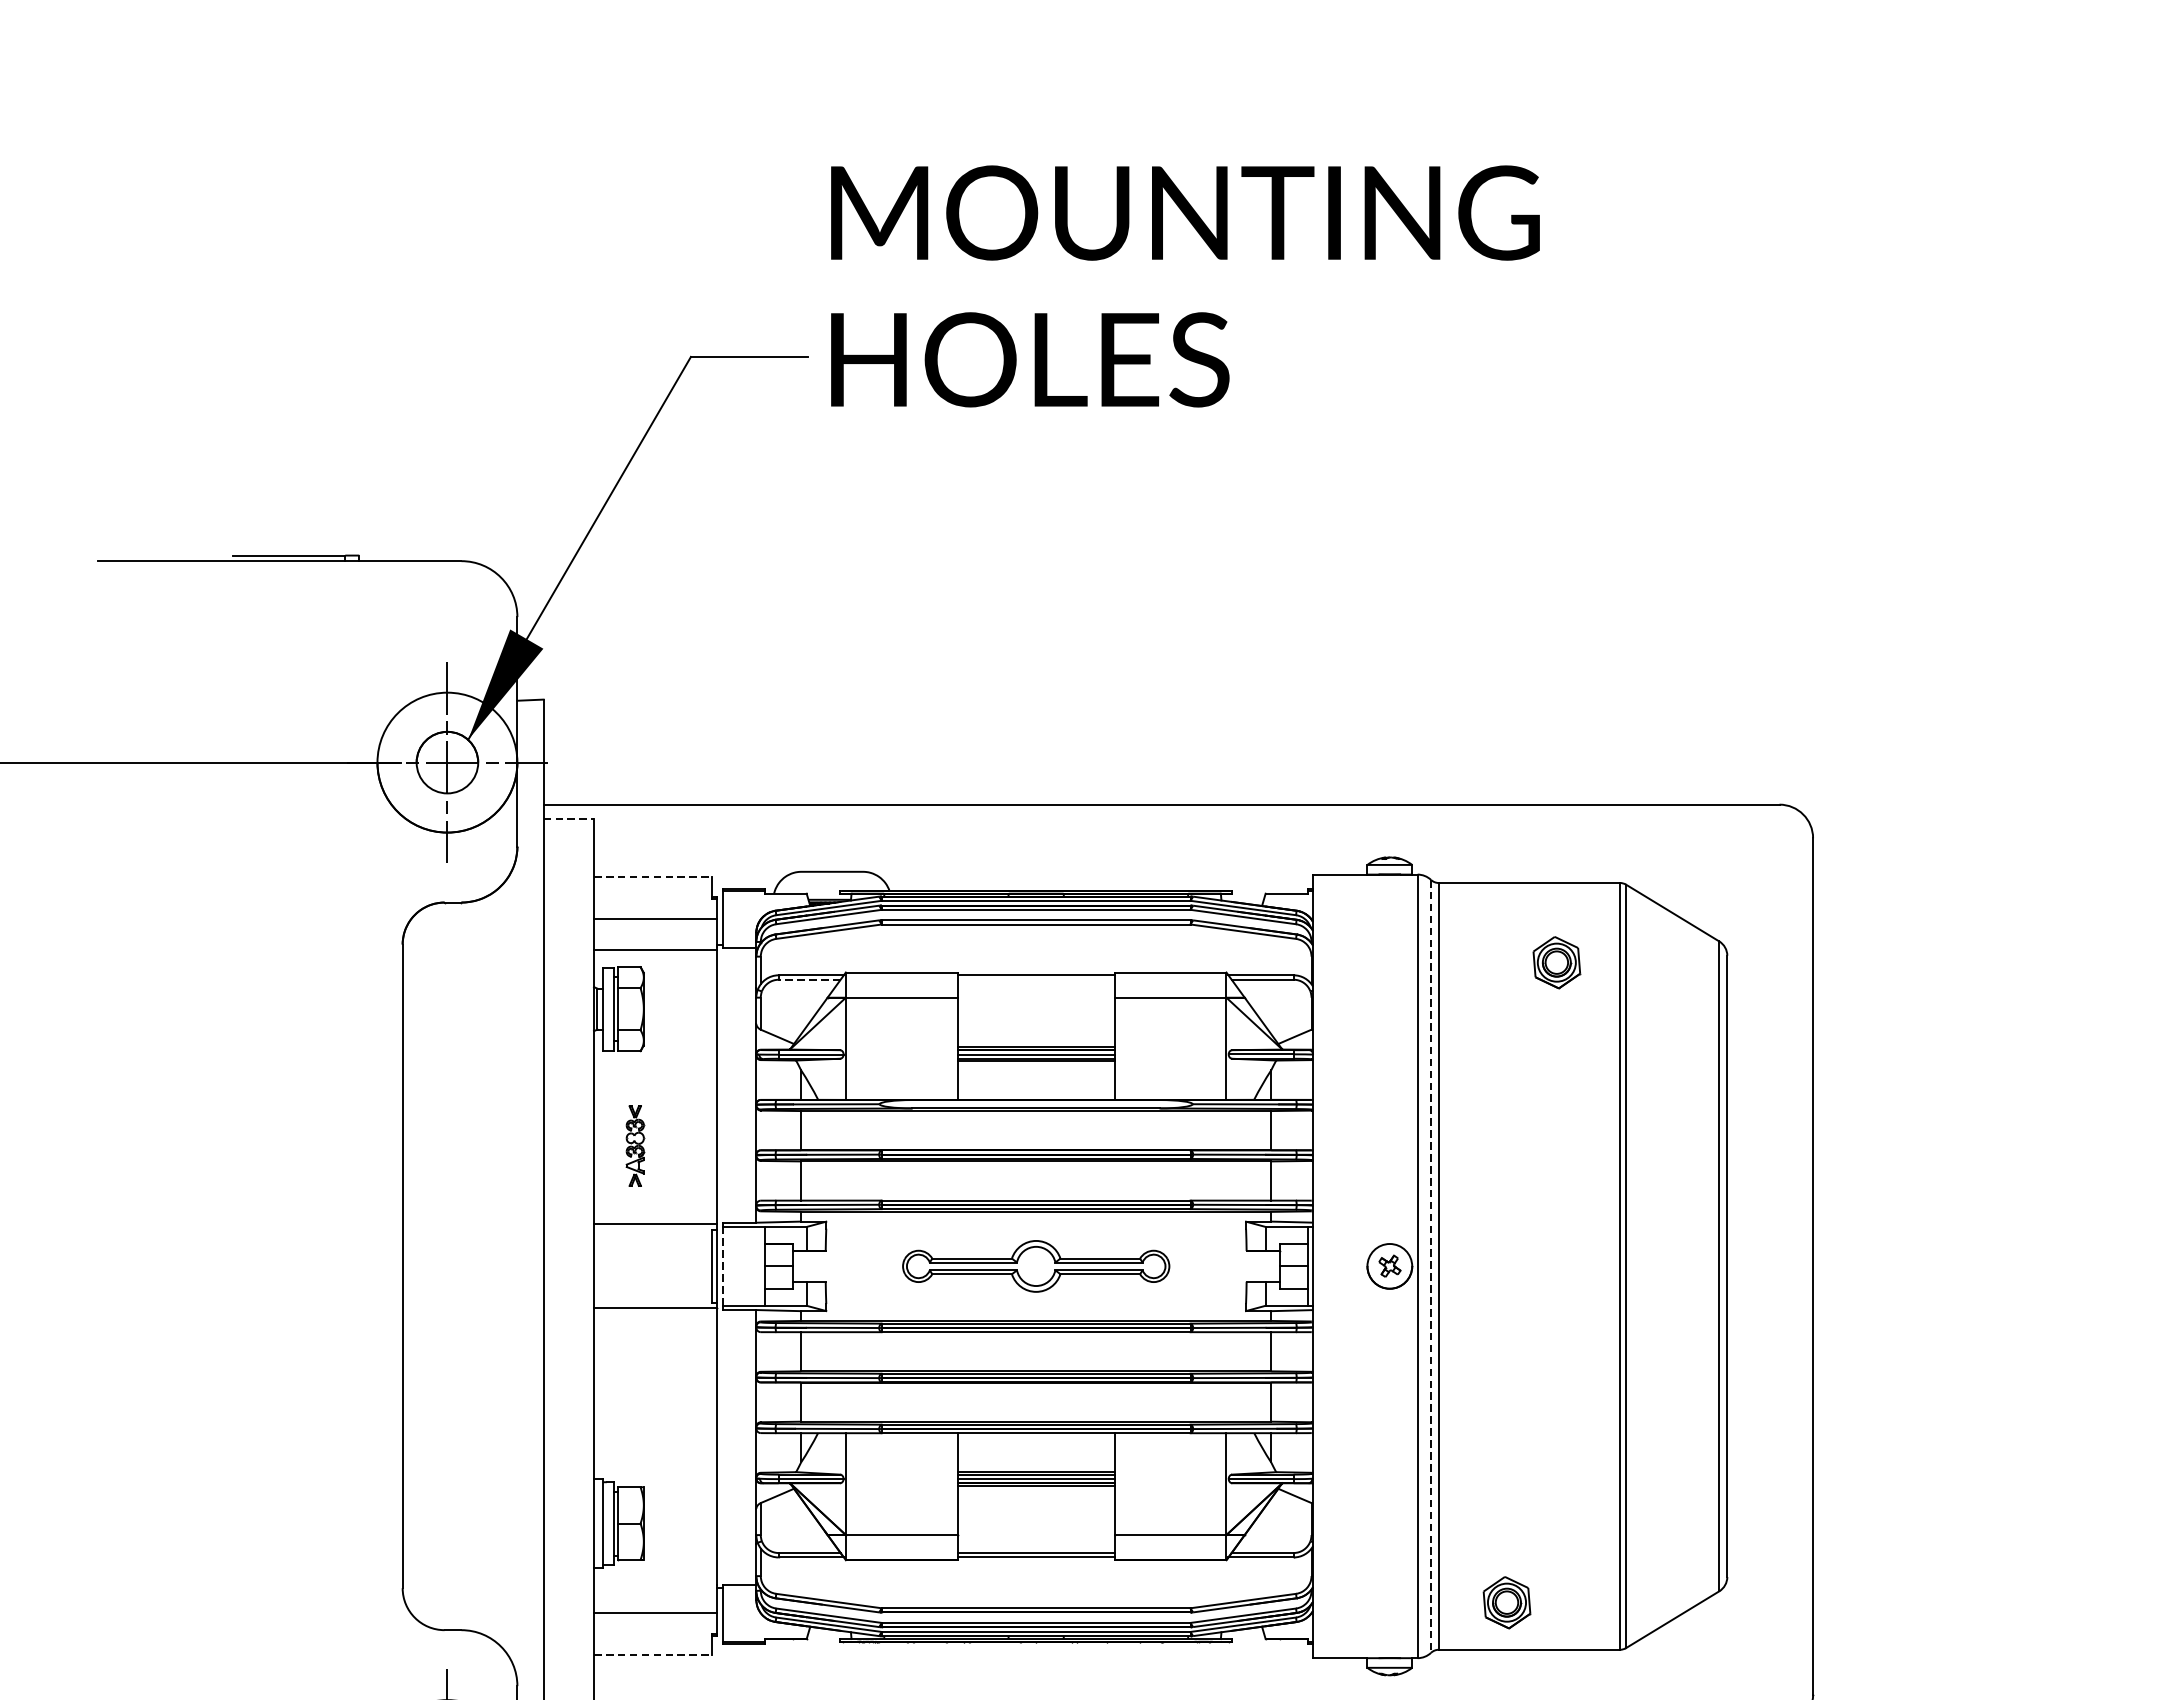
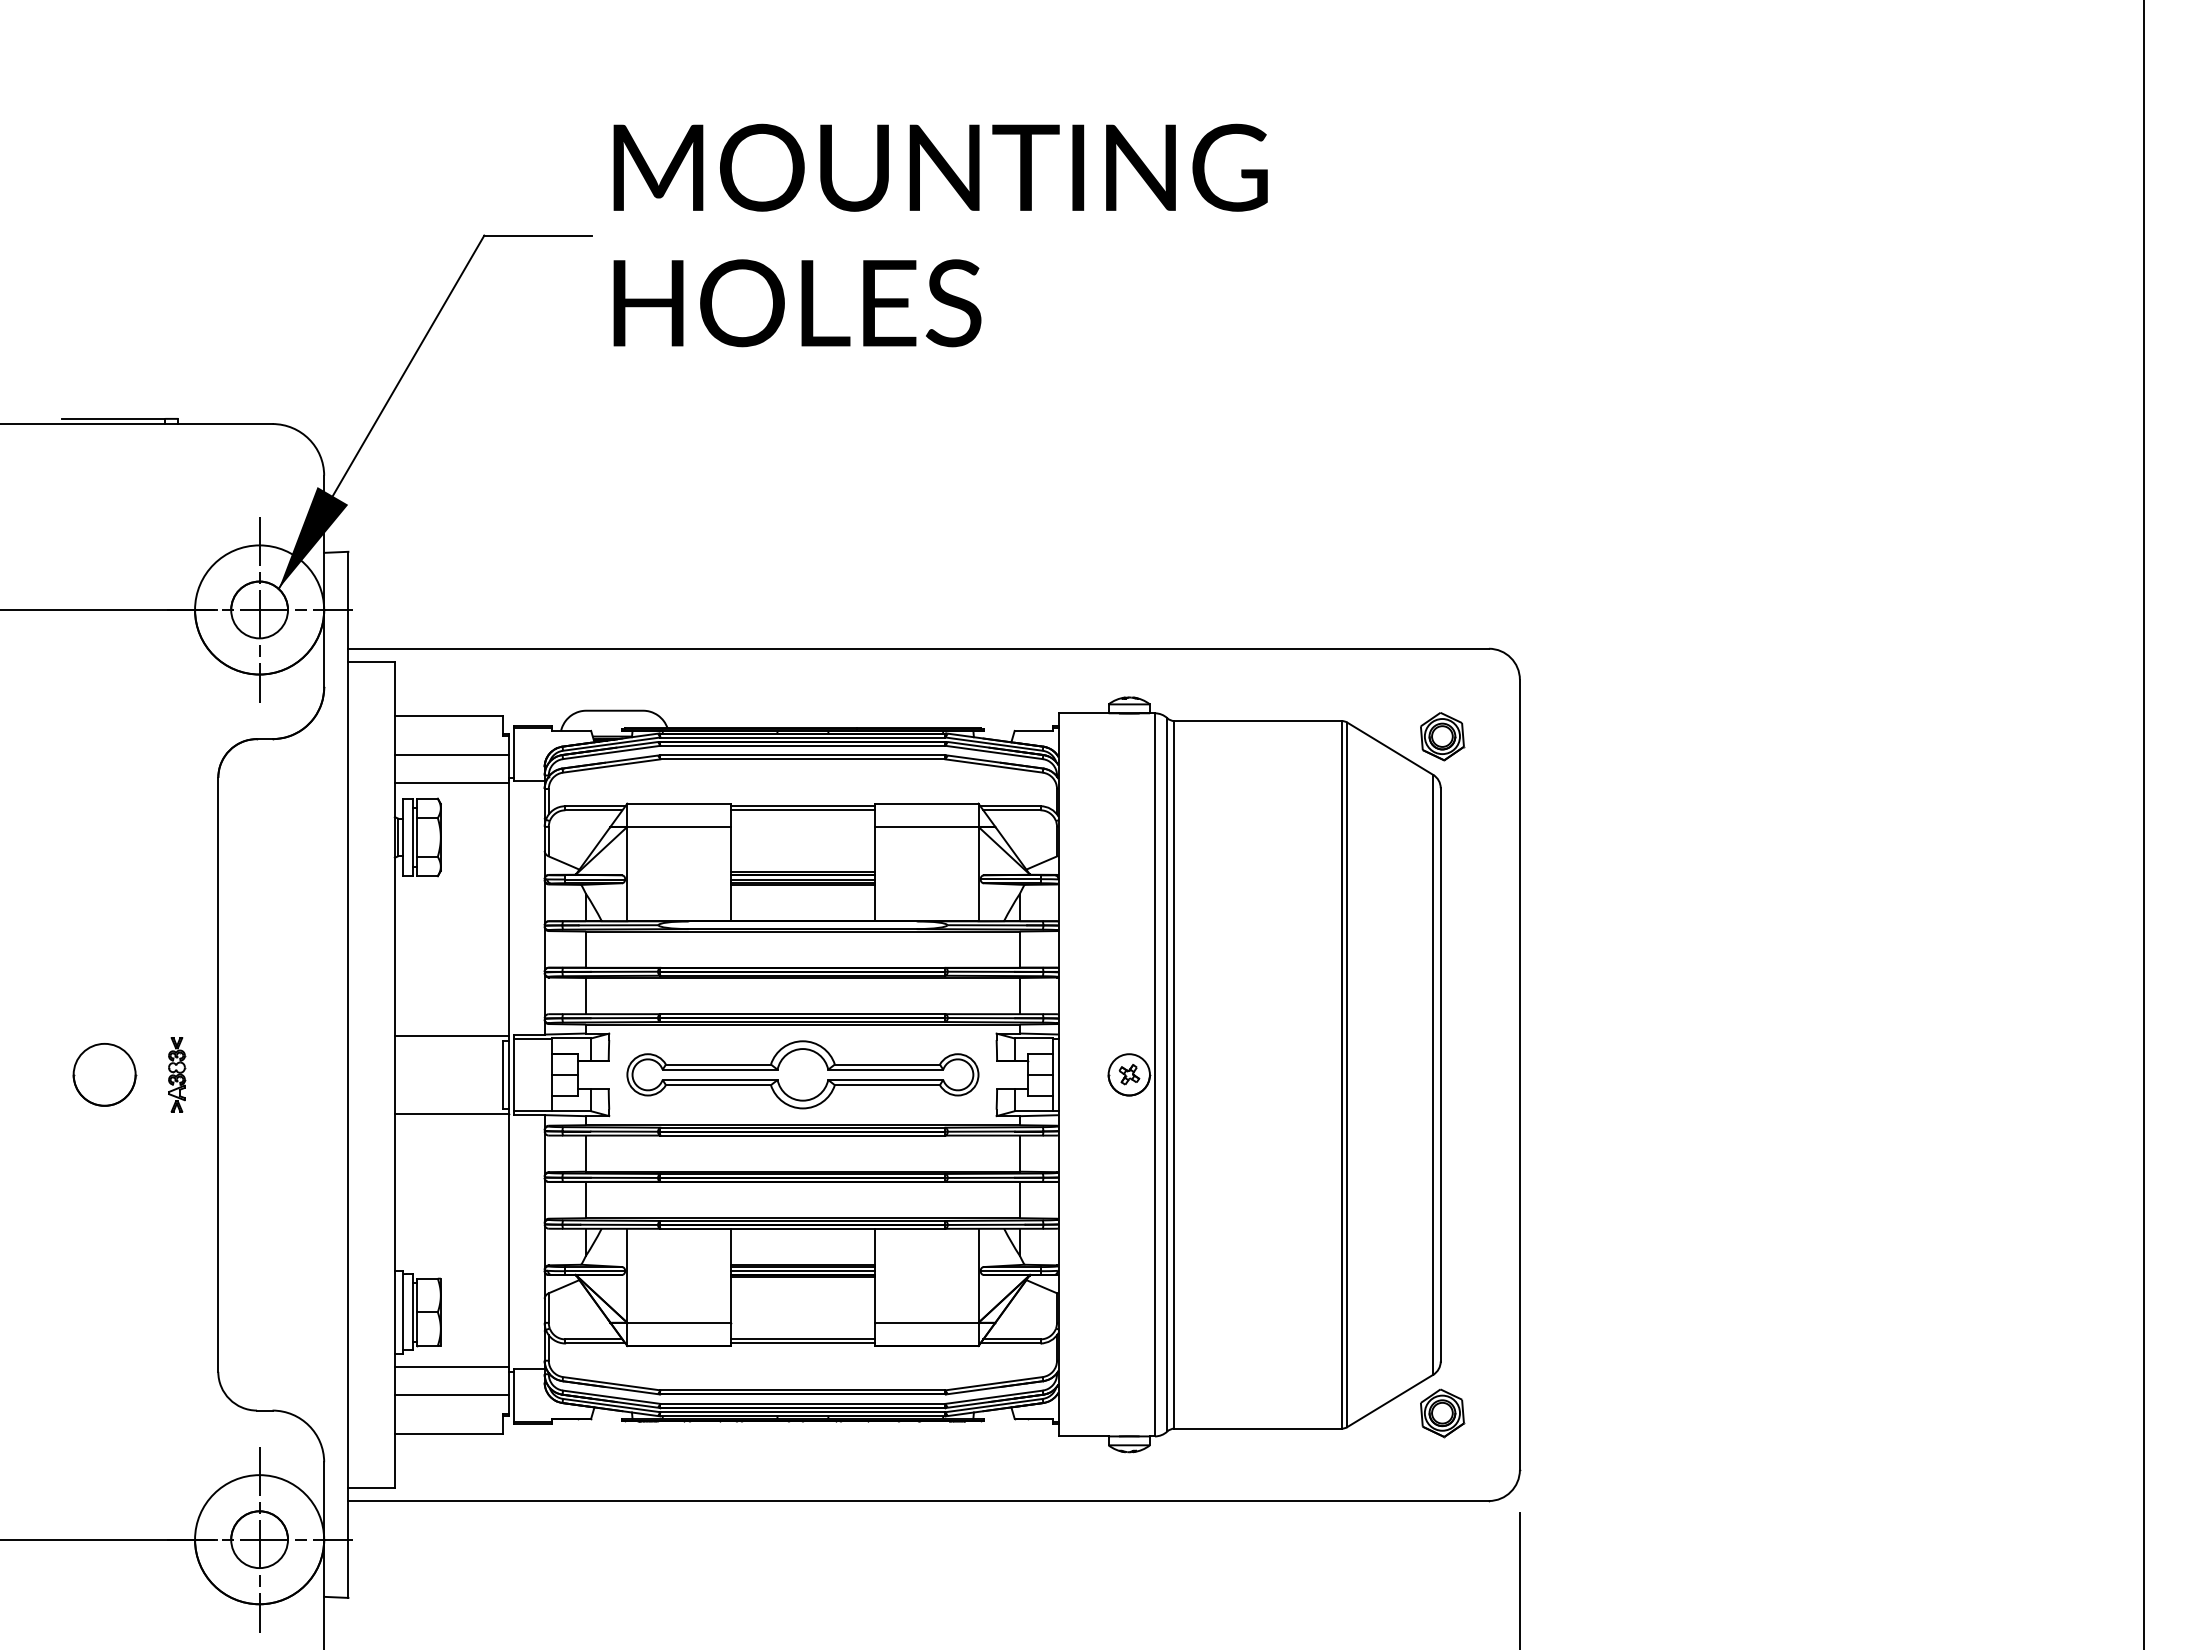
text: (1185, 286) -> (940, 235), moved
line: (569, 818) -> (372, 661), dashed -> solid
line: (653, 876) -> (449, 715), dashed -> solid
part: (1556, 962) -> (1442, 736), moved
line: (809, 979) -> (593, 810), dashed -> solid
line: (1035, 979) -> (802, 810), added
part: (635, 1145) -> (177, 1074), moved
part: (279, 1265) -> (104, 1074), added
line: (722, 1265) -> (513, 1074), dashed -> solid
part: (1035, 1265) -> (802, 1074), size x1.43
line: (1431, 1265) -> (1167, 1074), dashed -> solid
line: (655, 1582) -> (451, 1366), added
part: (1507, 1602) -> (1442, 1413), moved
line: (653, 1655) -> (449, 1433), dashed -> solid

